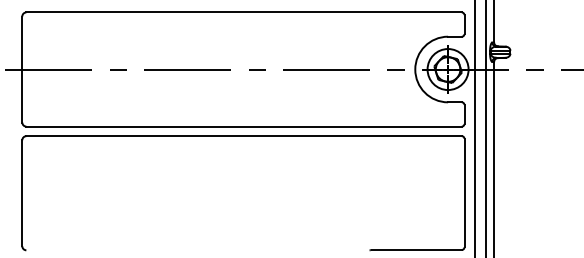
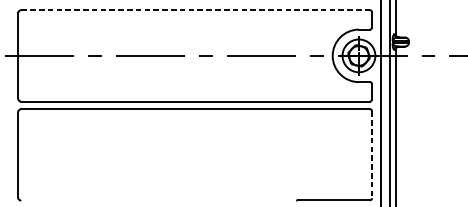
line: (244, 12) -> (195, 10), solid -> dashed
line: (464, 193) -> (372, 155), solid -> dashed

